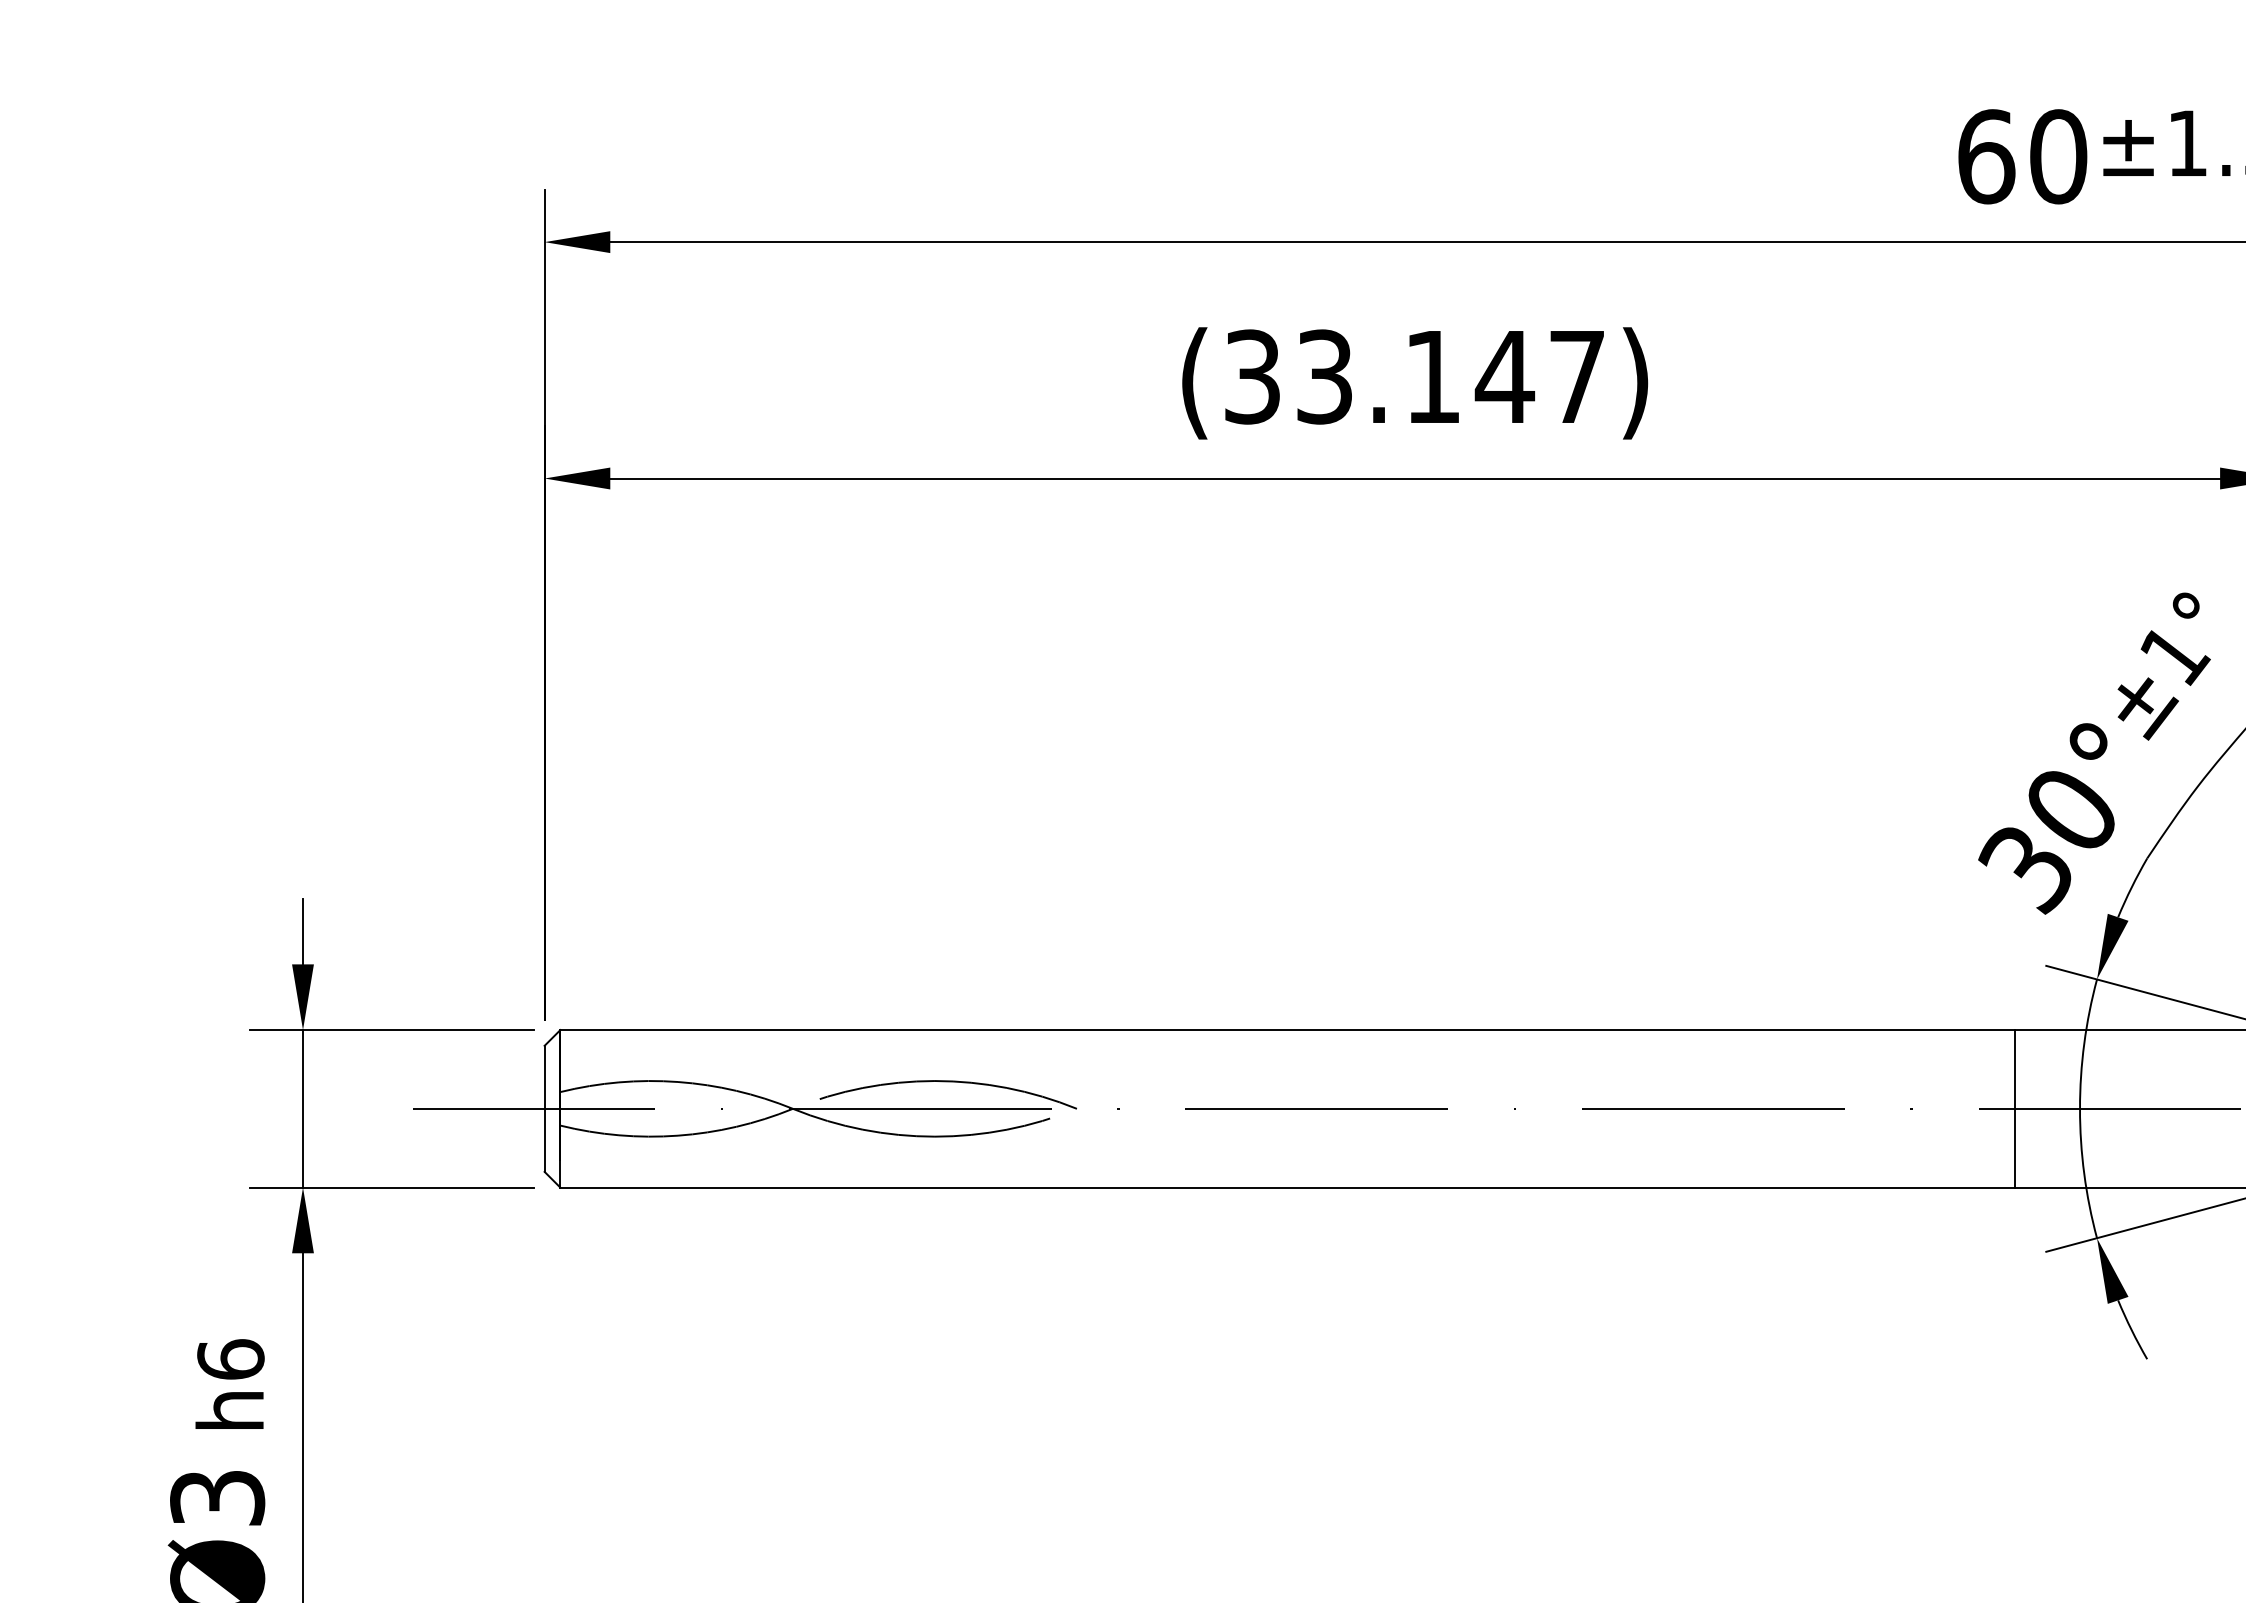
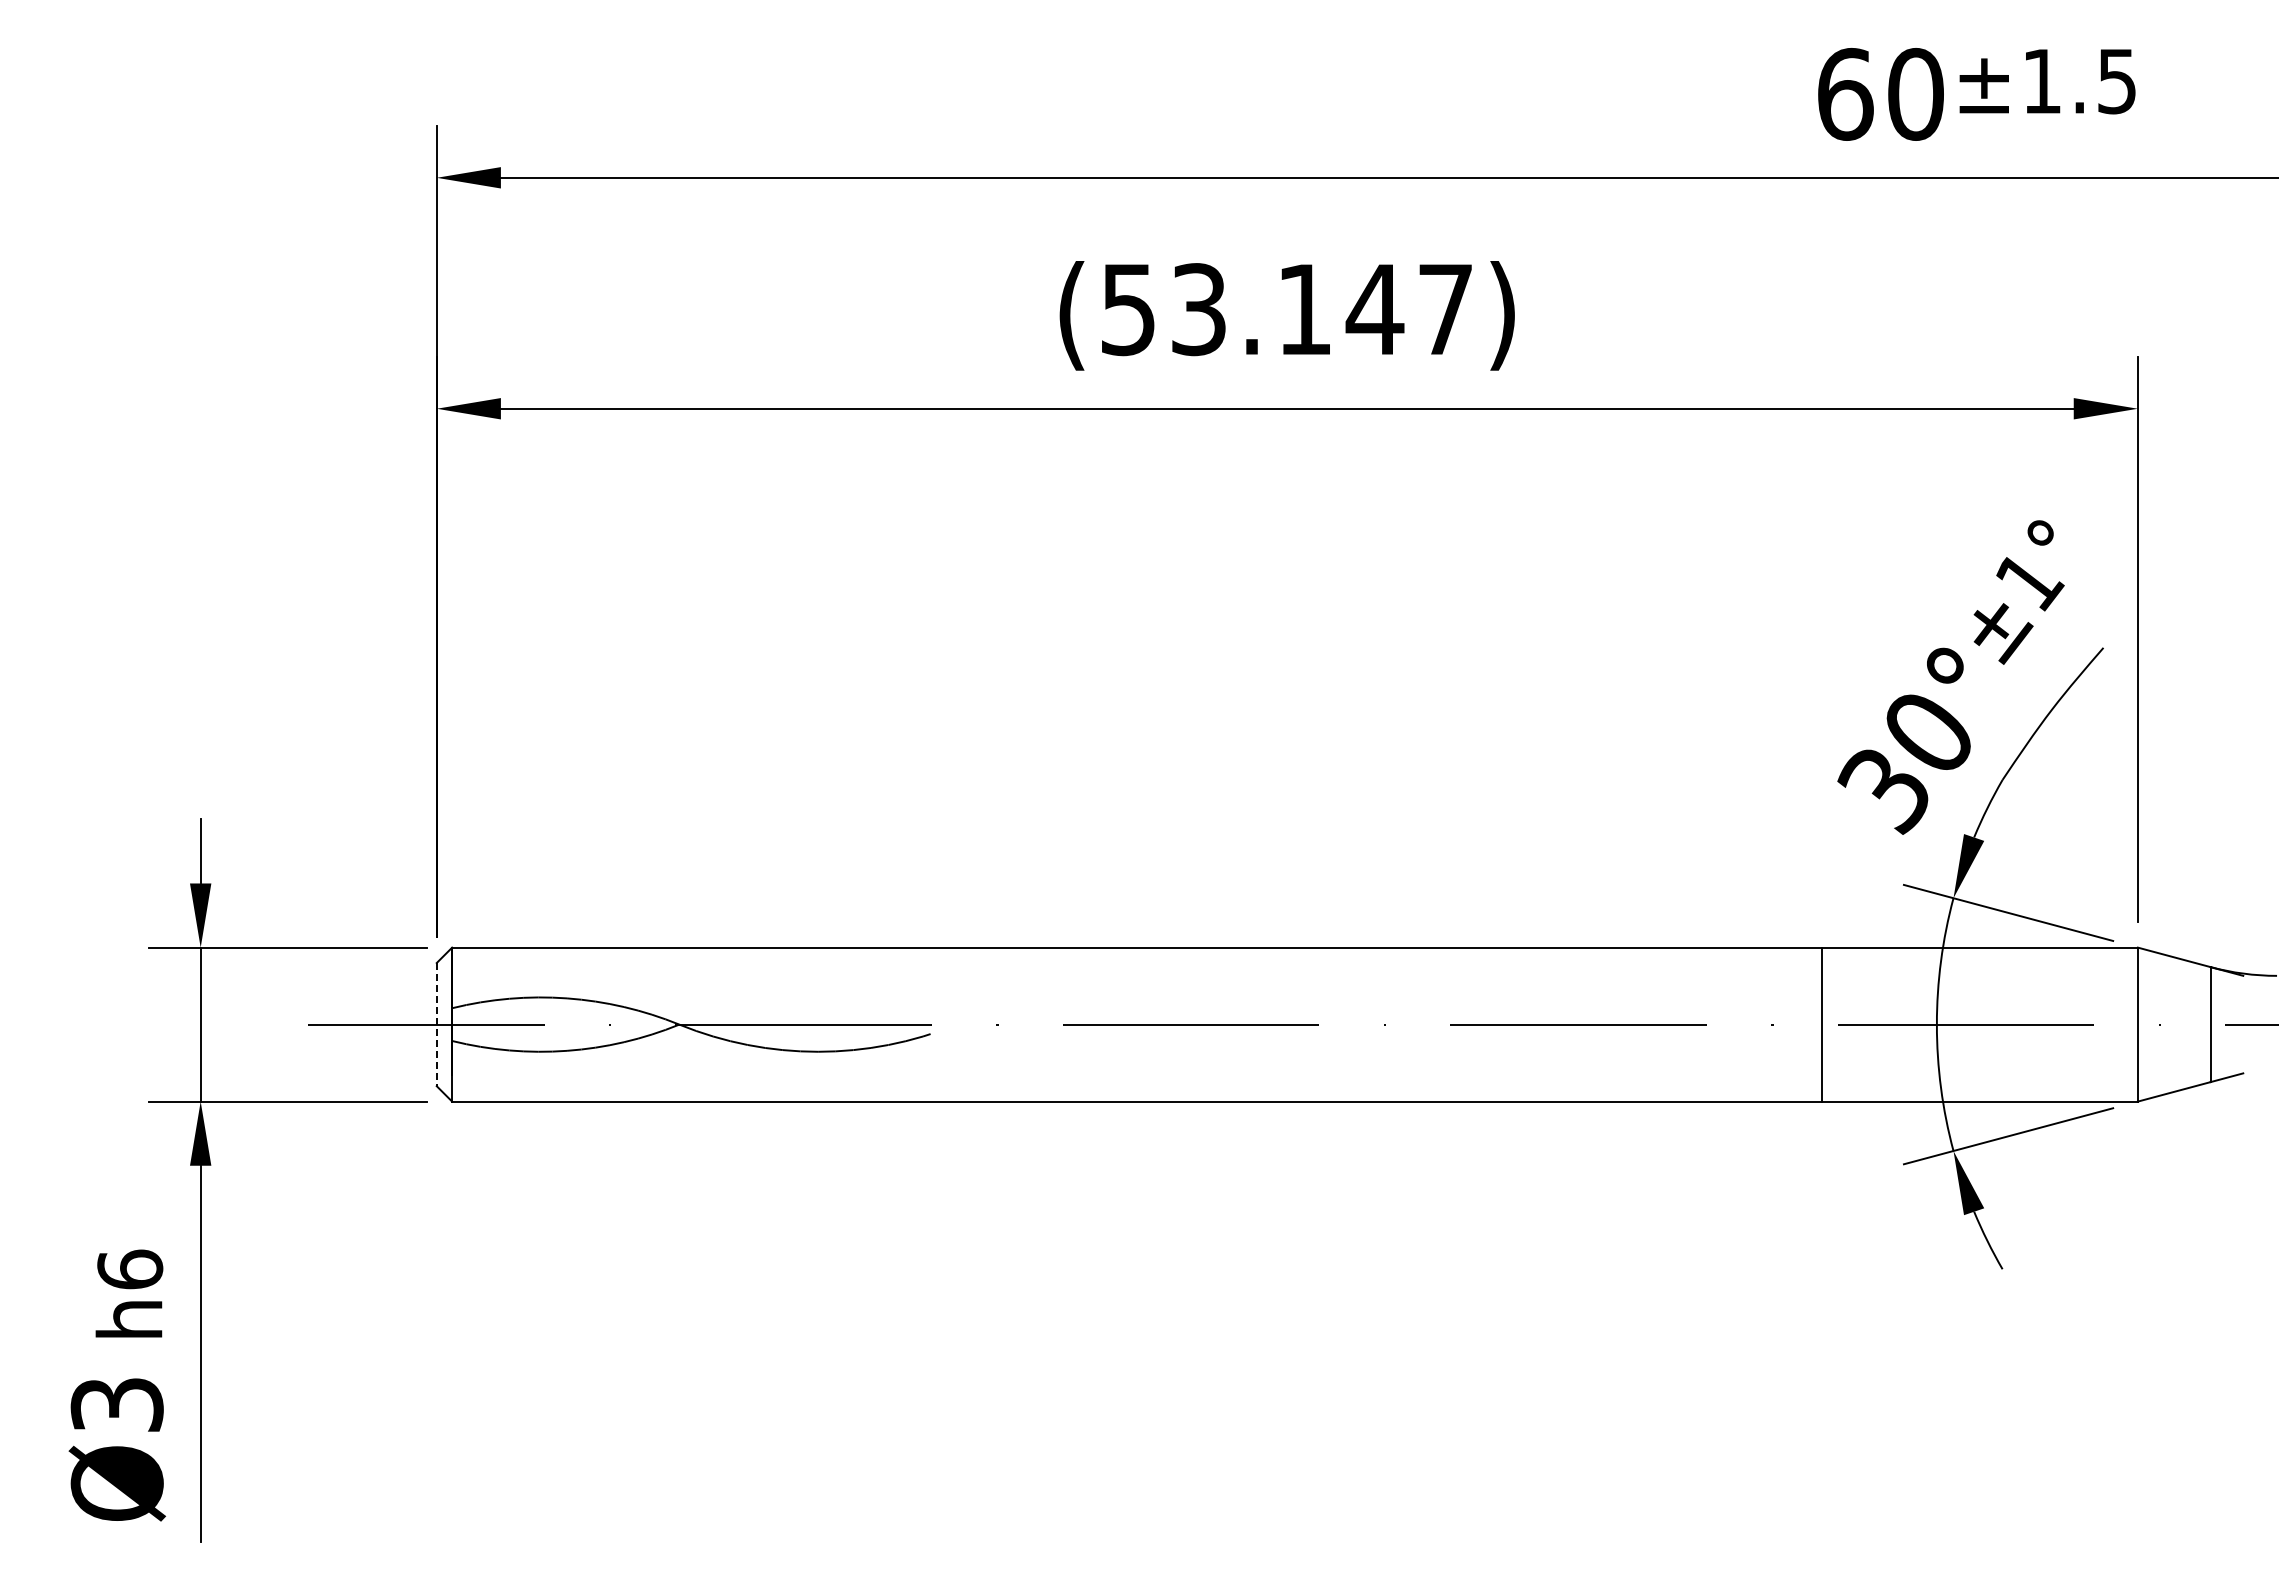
text: (1252, 376) -> (1128, 309), (33.147) -> (53.147)
arc: (947, 1082) -> (830, 998), removed
line: (544, 1108) -> (436, 1024), solid -> dashed
line: (2015, 1108) -> (1821, 1024), moved

